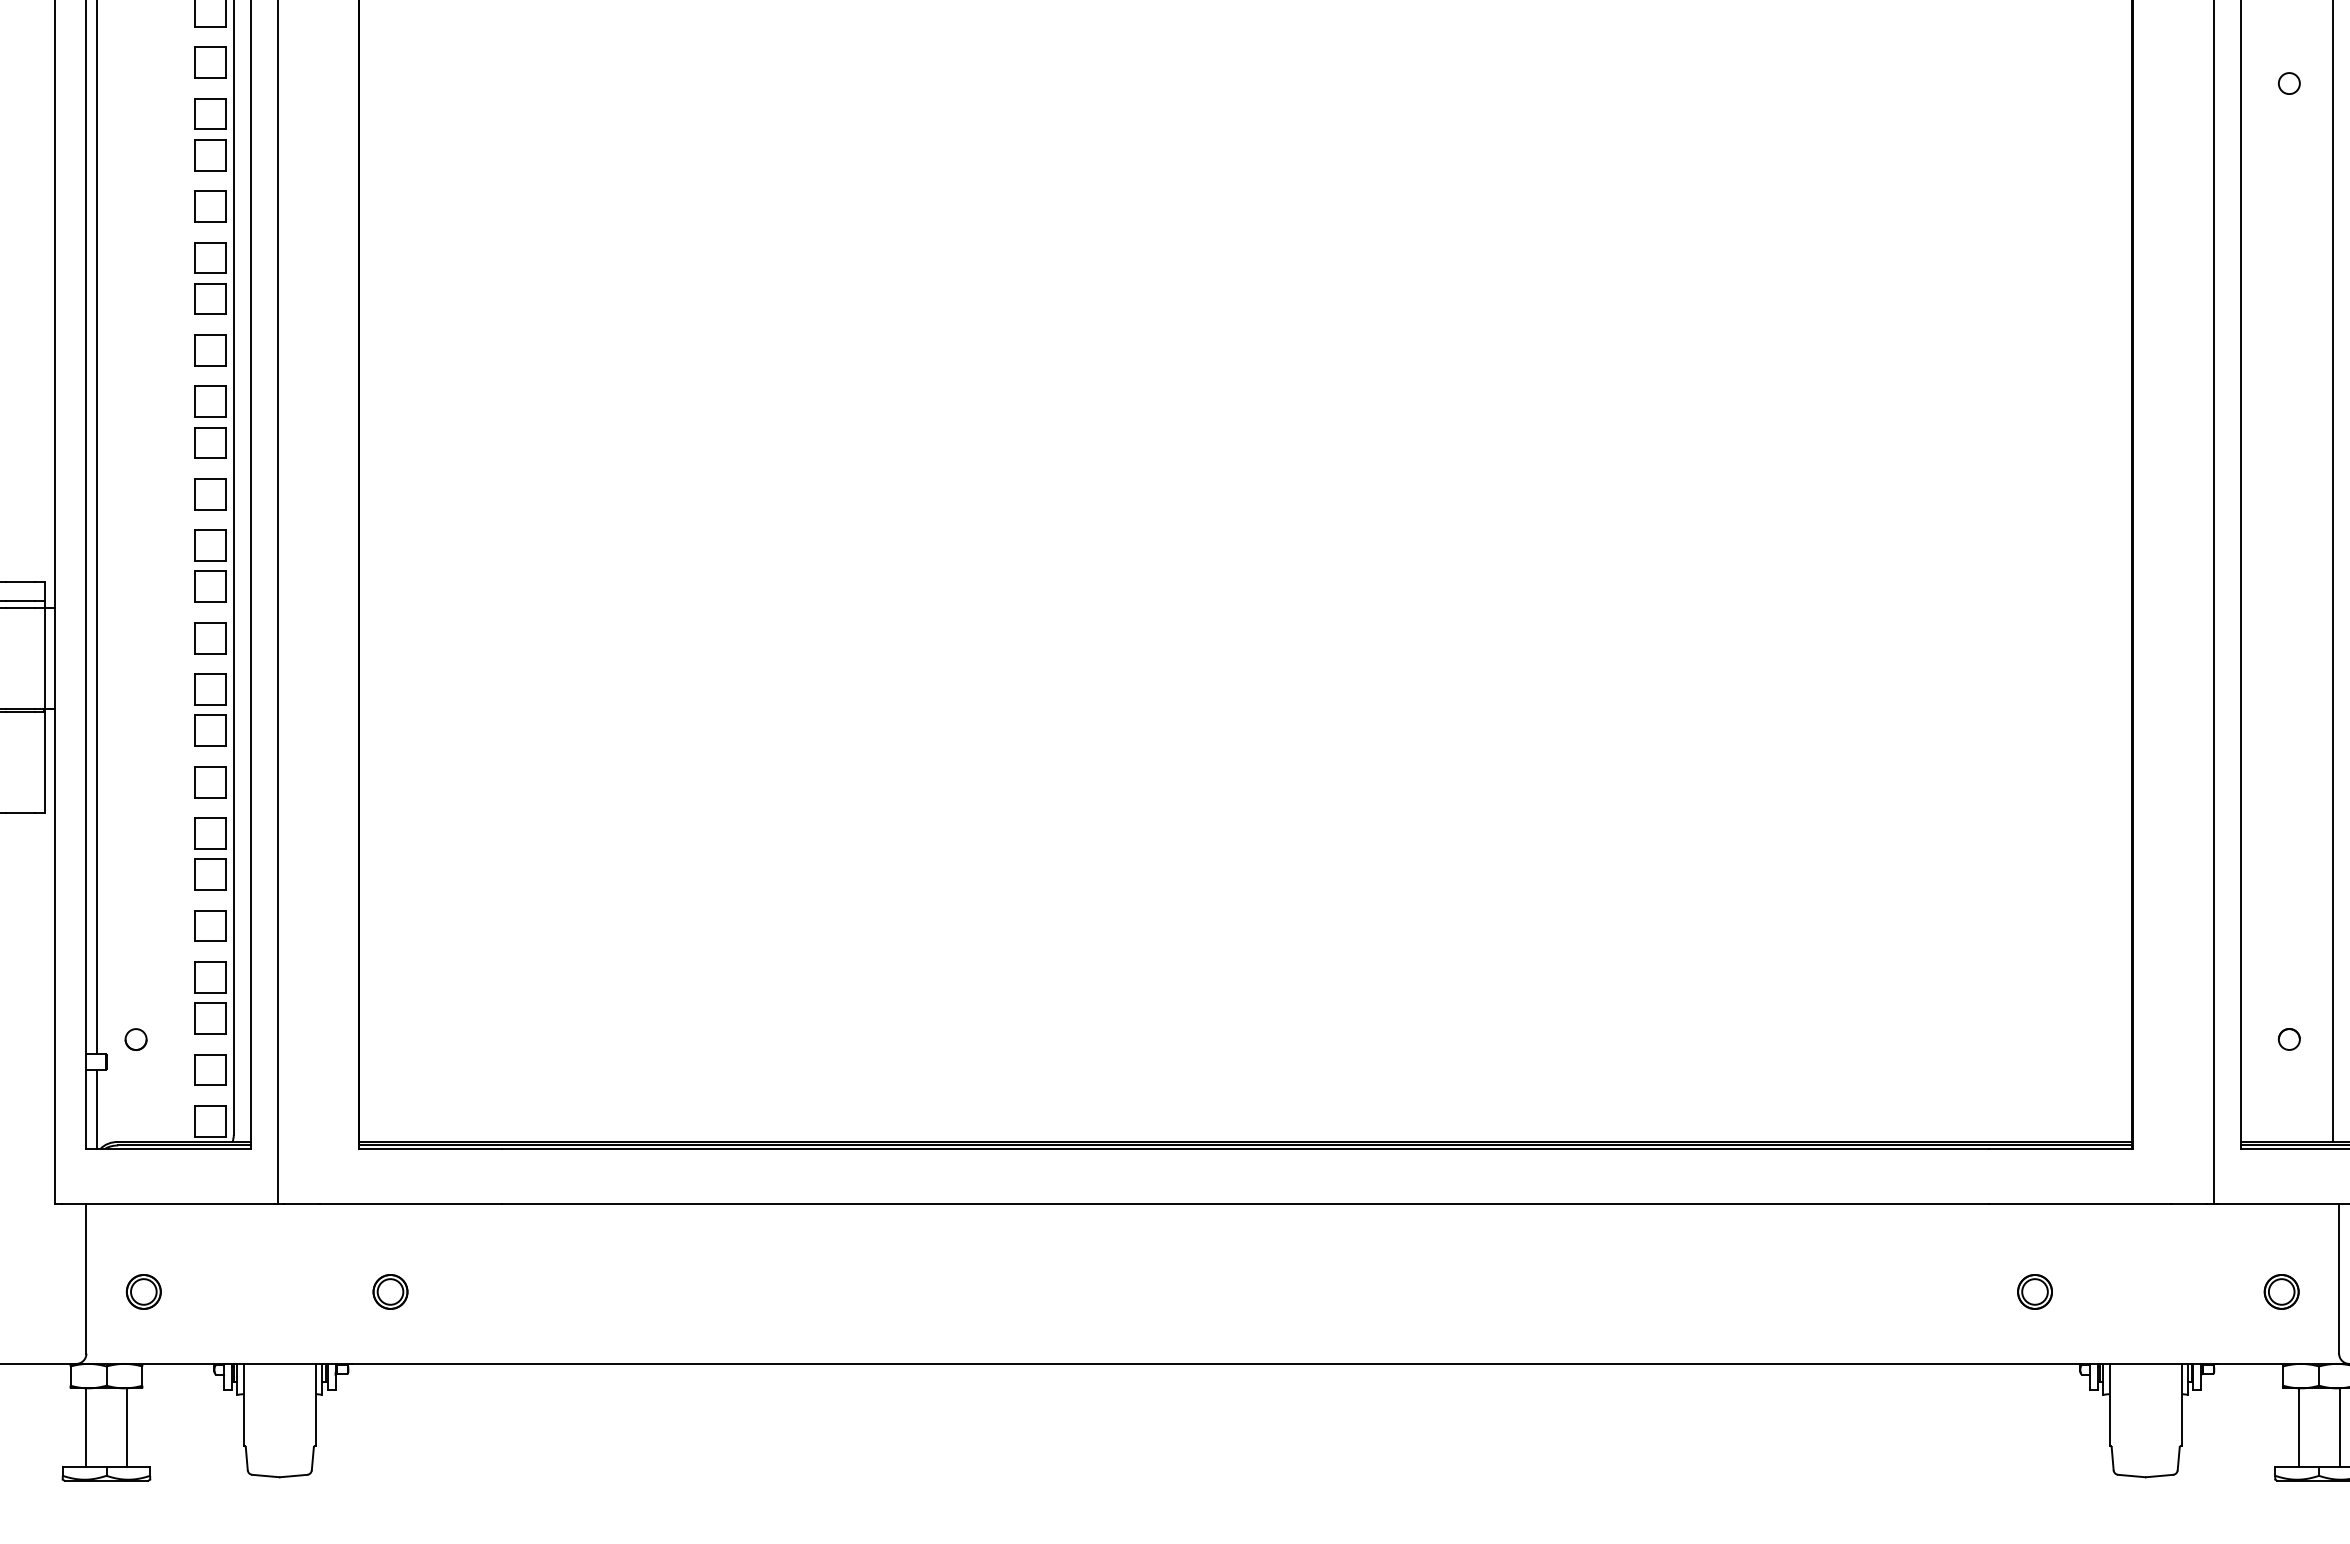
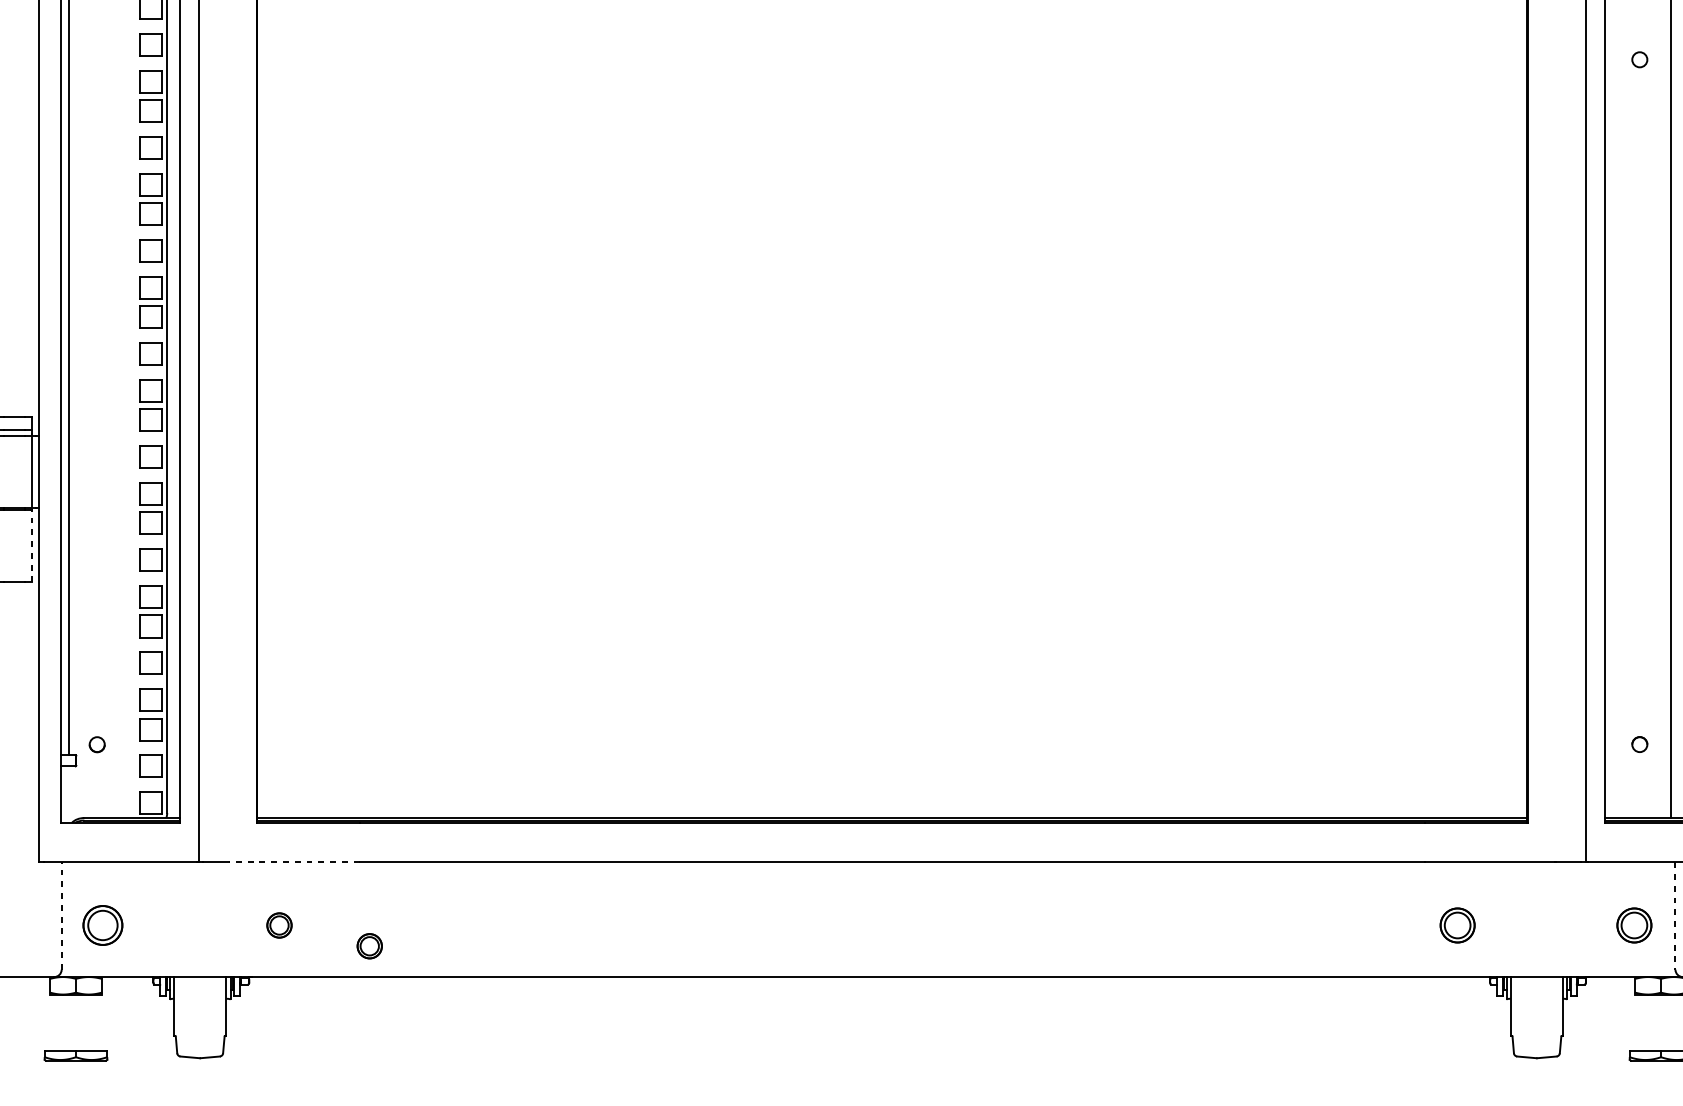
line: (45, 762) -> (32, 546), solid -> dashed
line: (96, 1108) -> (68, 794), removed
line: (410, 1203) -> (293, 862), solid -> dashed
line: (86, 1278) -> (61, 915), solid -> dashed
line: (2339, 1278) -> (1675, 915), solid -> dashed
part: (143, 1291) -> (102, 925), size x1.6
part: (2034, 1291) -> (1457, 925), size x1.4
part: (2281, 1291) -> (1634, 925), size x1.4
part: (516, 1320) -> (369, 945), added
line: (85, 1427) -> (60, 1022), removed
line: (127, 1427) -> (91, 1022), removed
line: (2298, 1427) -> (1646, 1022), removed
line: (2339, 1427) -> (1675, 1022), removed

